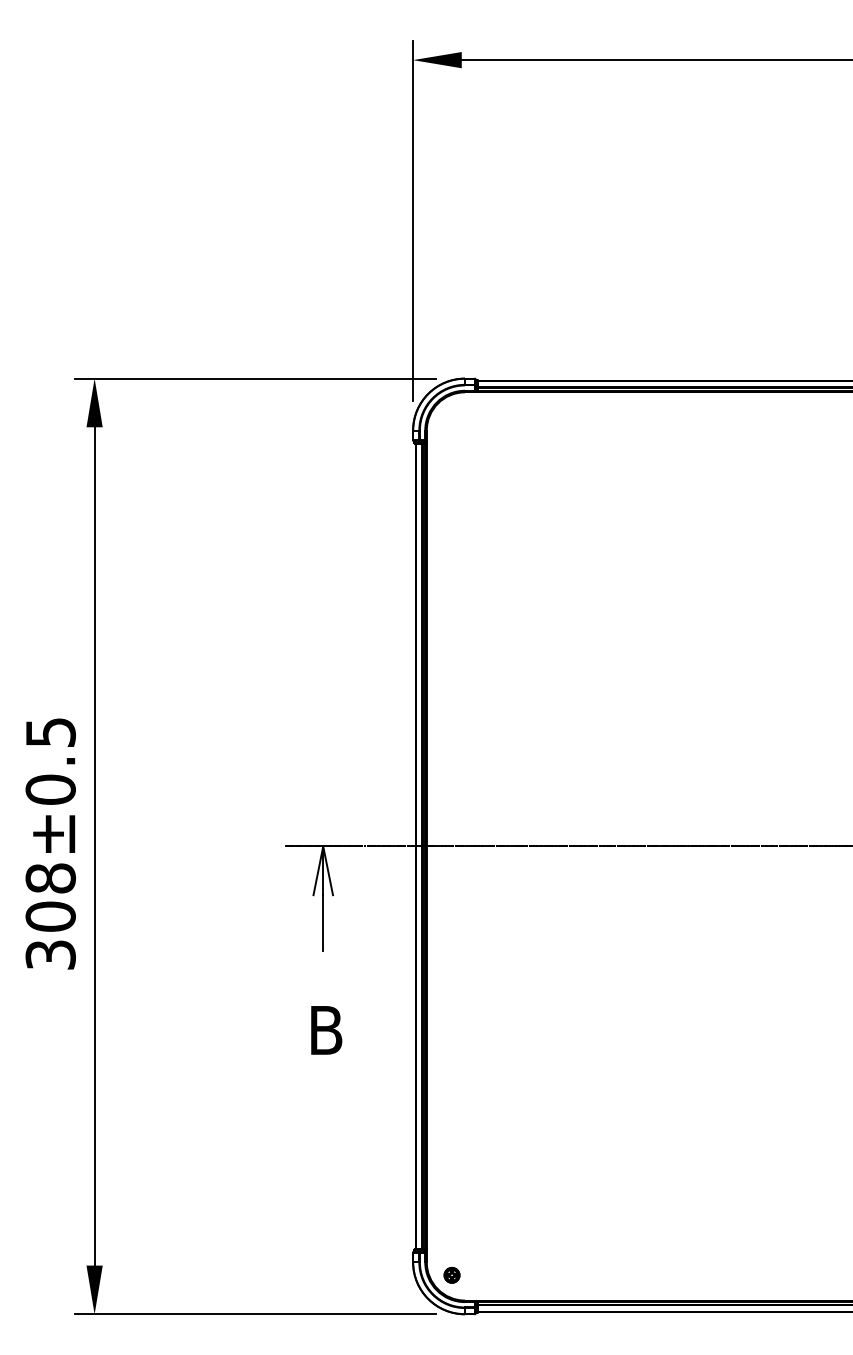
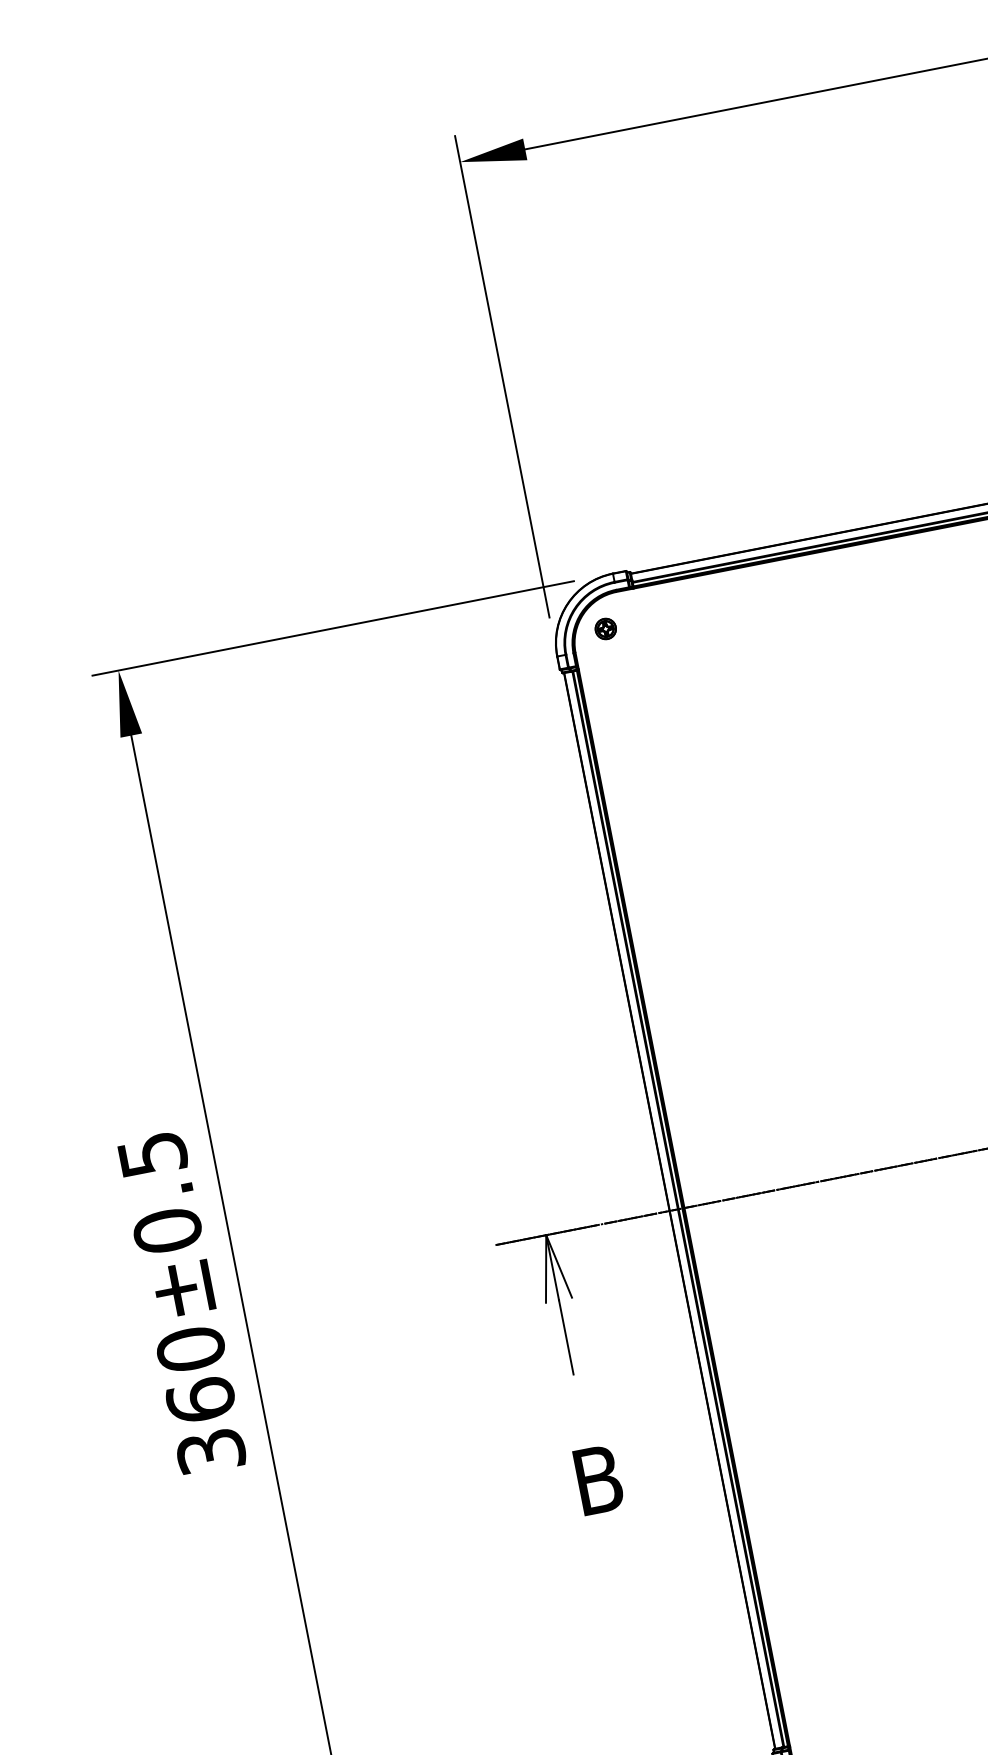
part: (451, 417) -> (605, 629), added
text: (50, 897) -> (195, 1374), 308±0.5 -> 360±0.5

